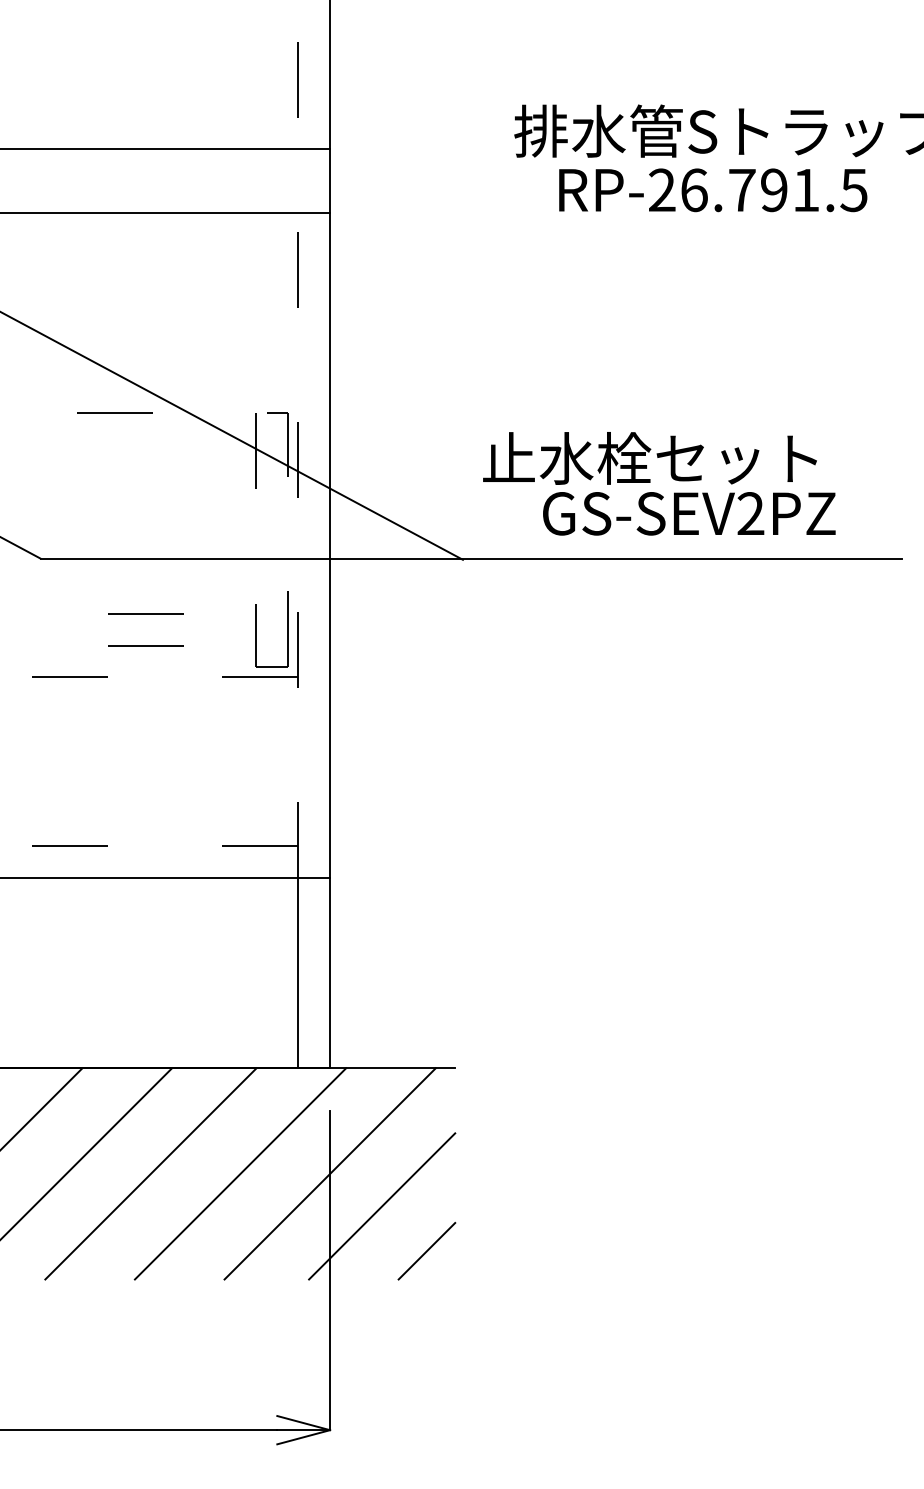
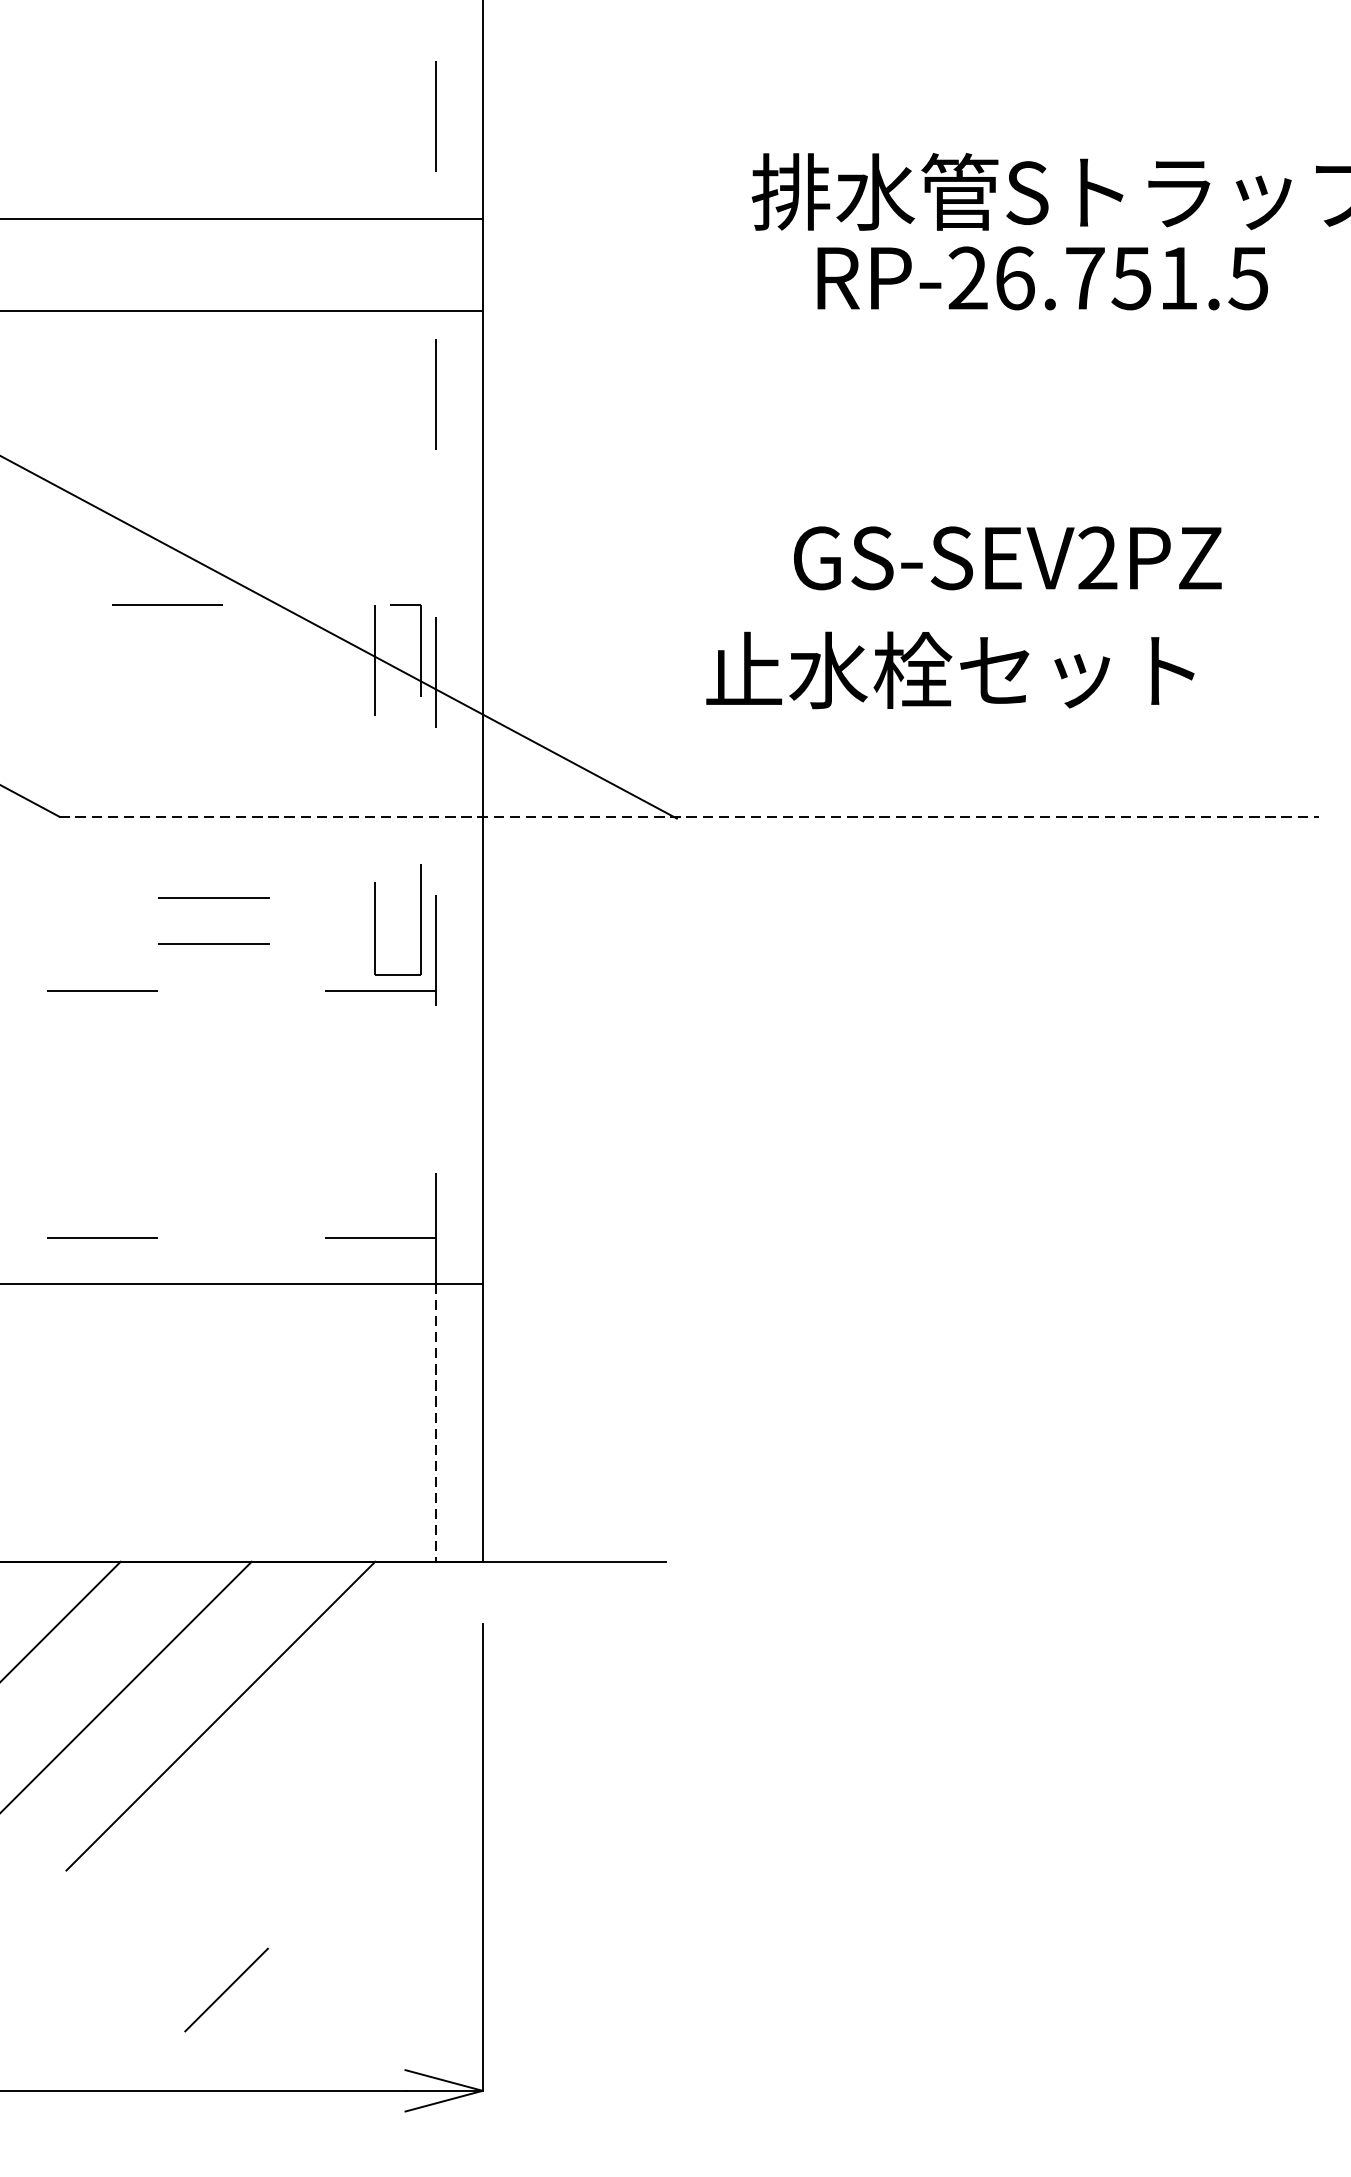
text: (773, 190) -> (1130, 278), RP-26.791.5 -> RP-26.751.5
text: (689, 513) -> (1008, 557), moved
line: (471, 558) -> (689, 816), solid -> dashed
line: (298, 973) -> (436, 1423), solid -> dashed
line: (240, 1173) -> (351, 1715), removed
line: (329, 1173) -> (481, 1715), removed
line: (382, 1206) -> (559, 1763), removed
line: (426, 1250) -> (225, 1988), moved

